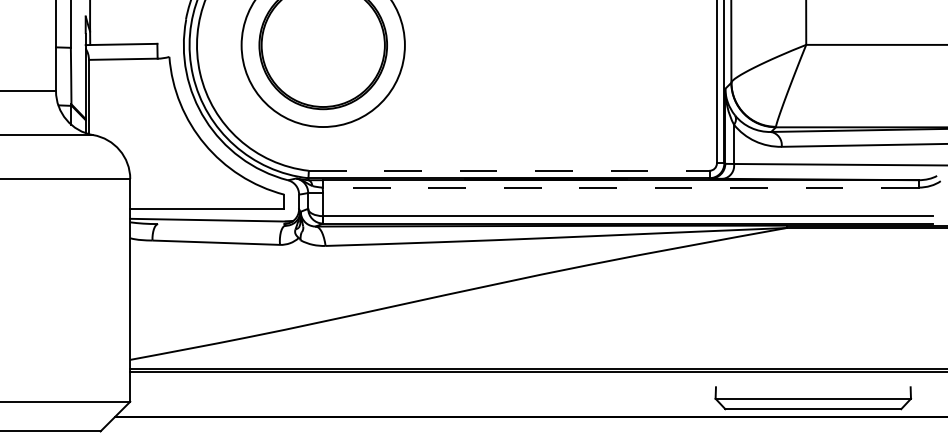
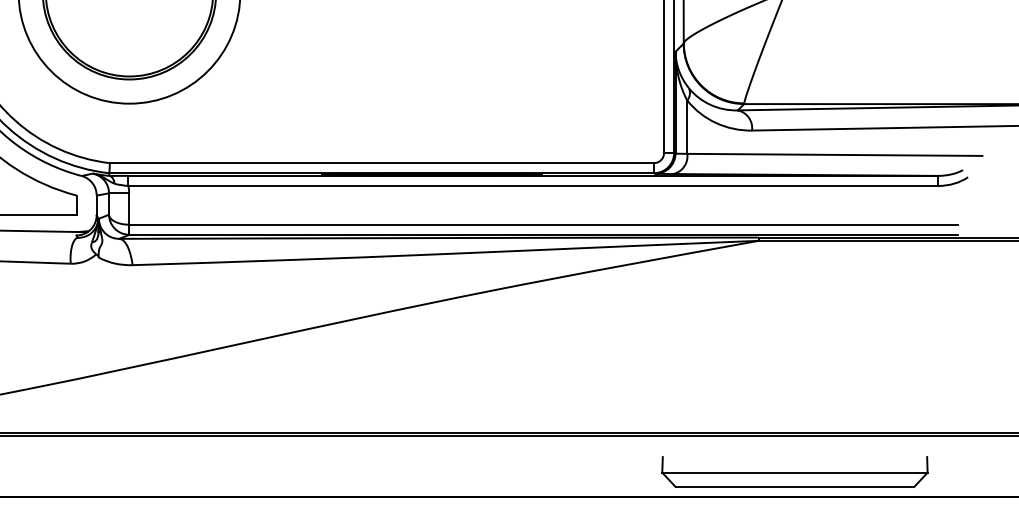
line: (509, 170) -> (382, 162), dashed -> solid
line: (620, 187) -> (533, 185), dashed -> solid

